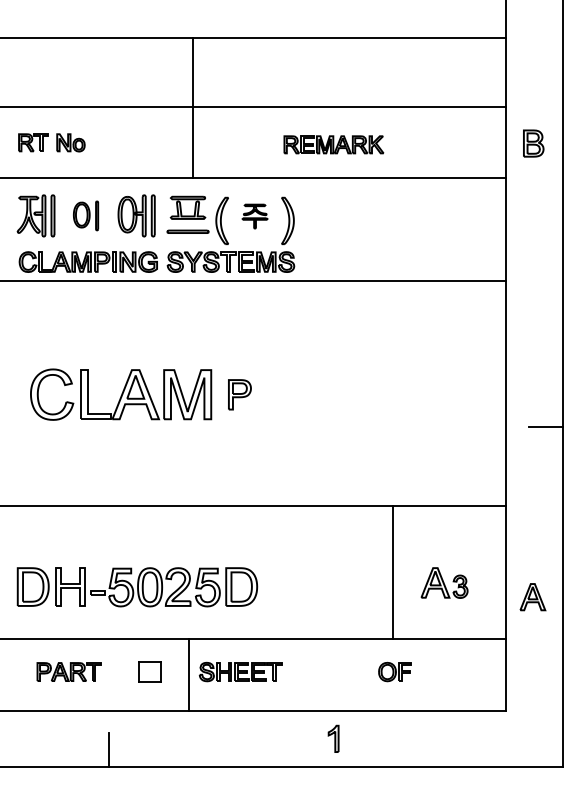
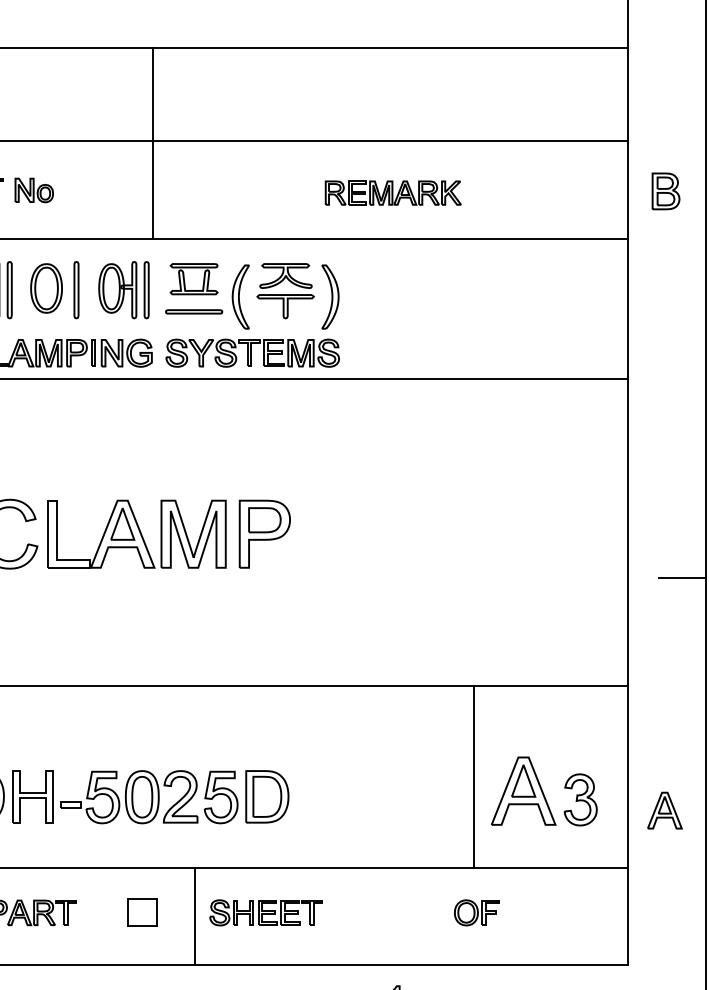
line: (192, 108) -> (152, 143), moved
part: (85, 215) -> (54, 289), size x1.43
part: (254, 216) -> (284, 290), size x1.67
part: (239, 394) -> (264, 533), size x1.67
part: (444, 582) -> (544, 790), size x1.67

